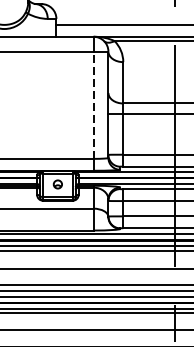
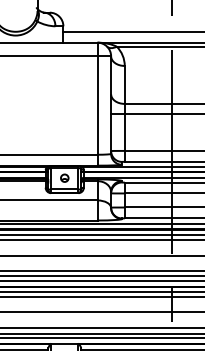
line: (93, 105) -> (97, 105), dashed -> solid

